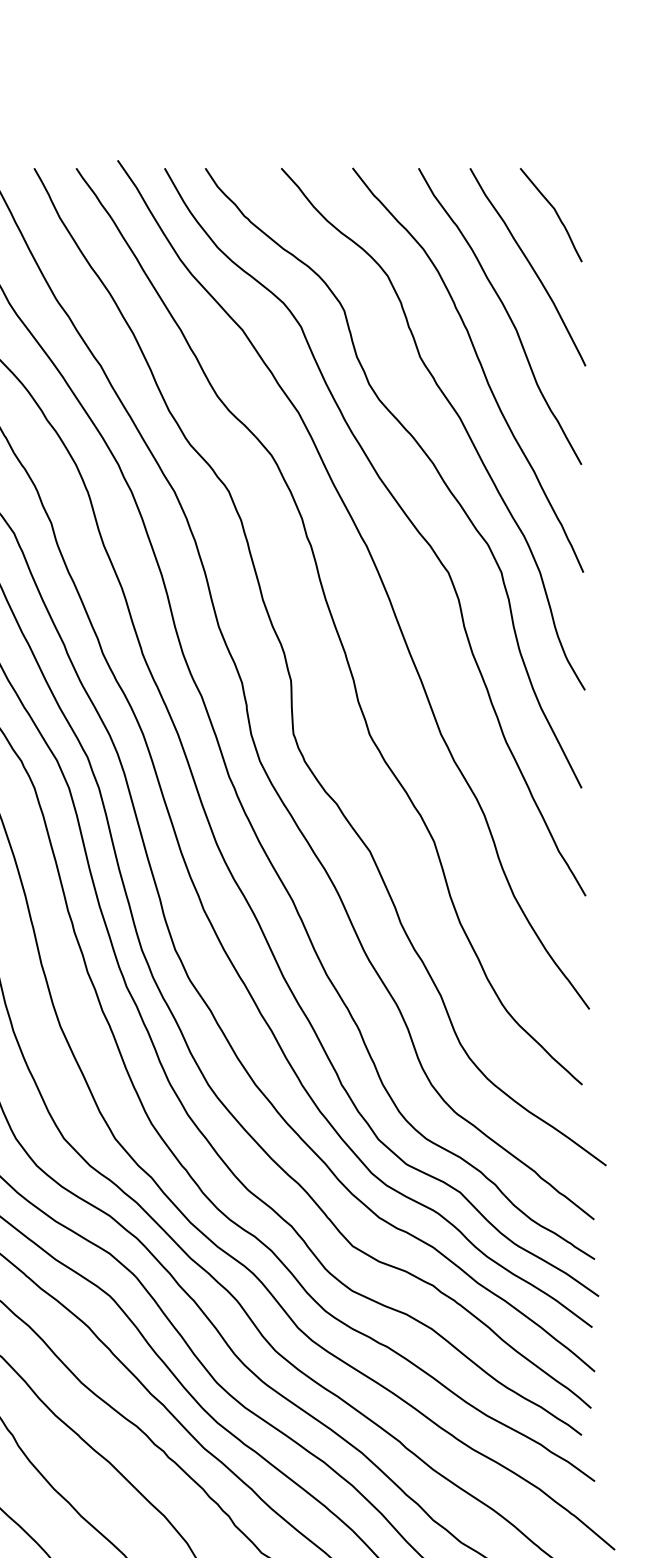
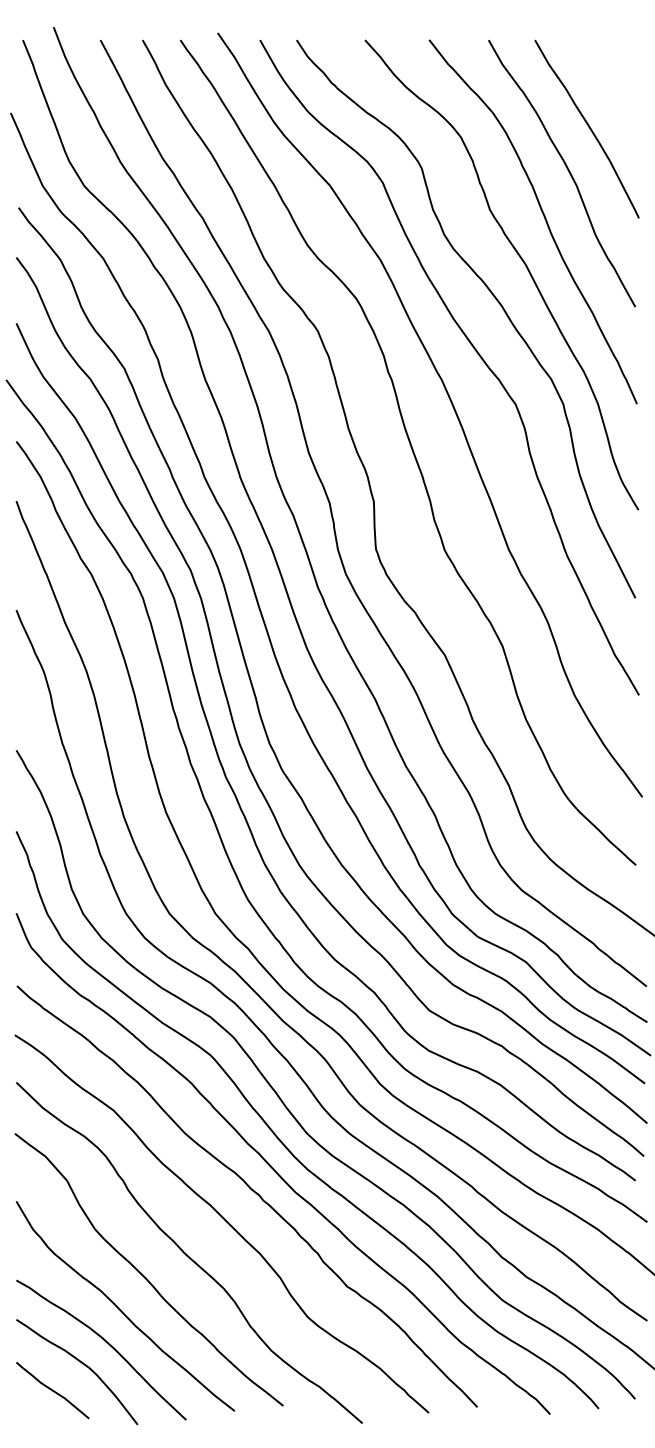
curve: (553, 210) -> (610, 78), removed

